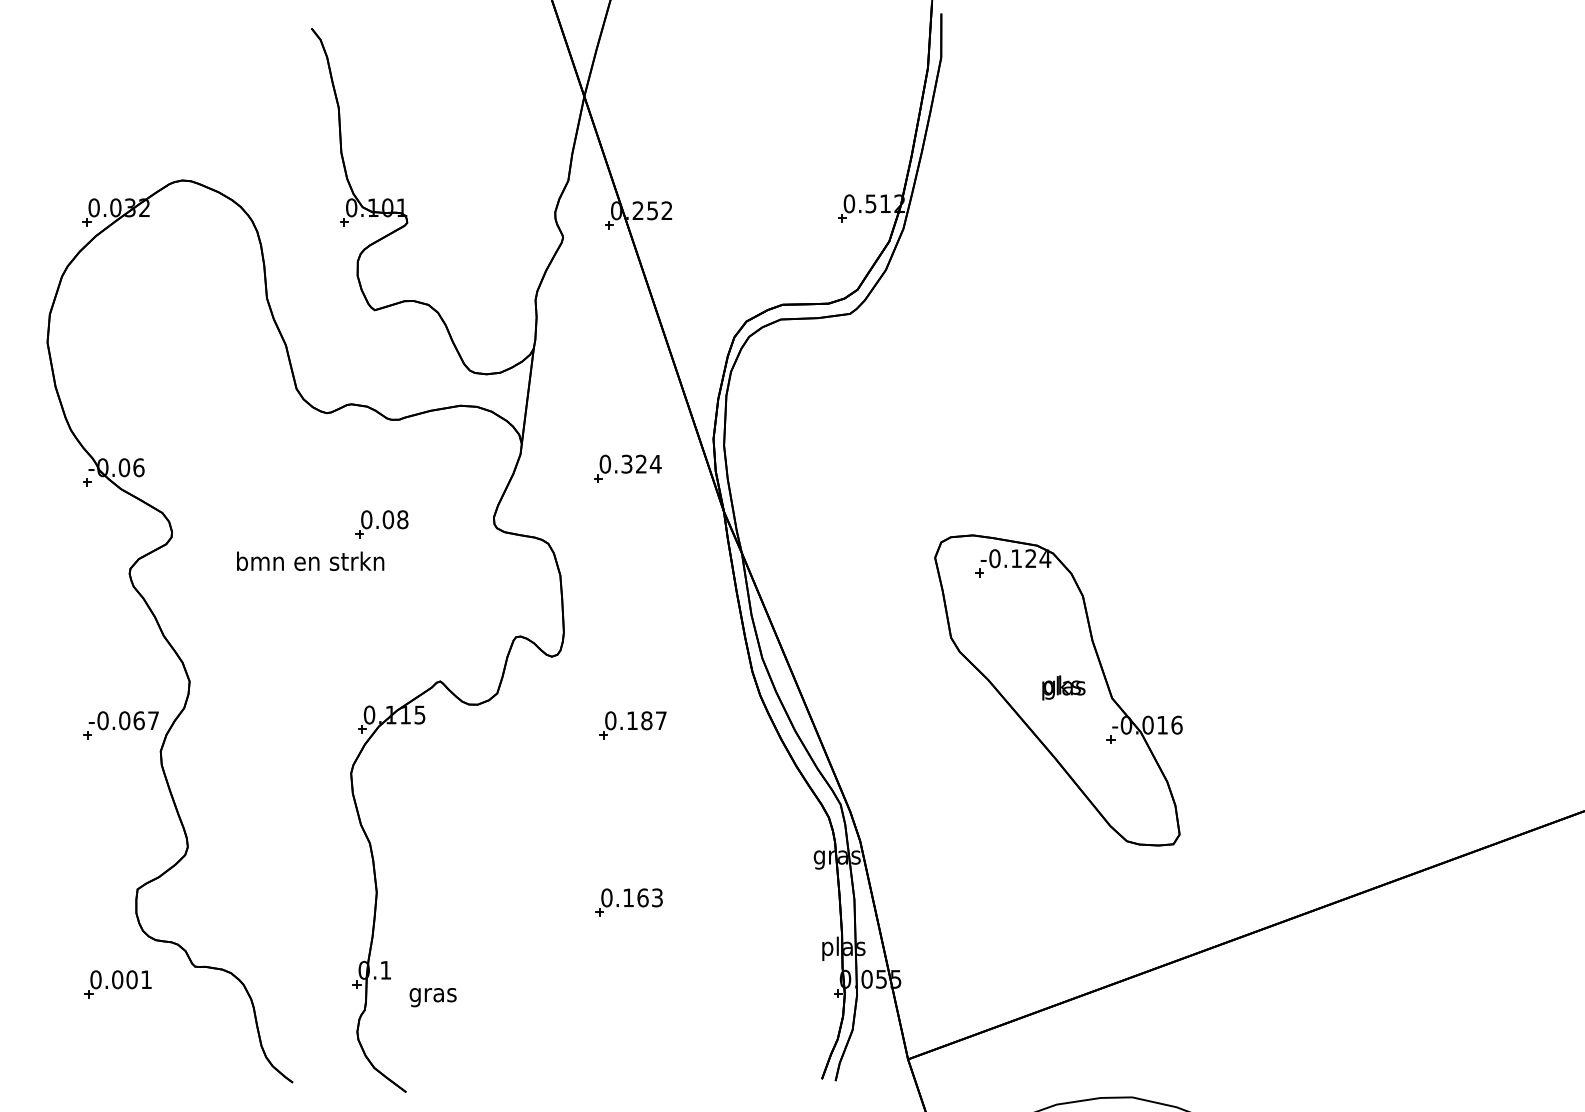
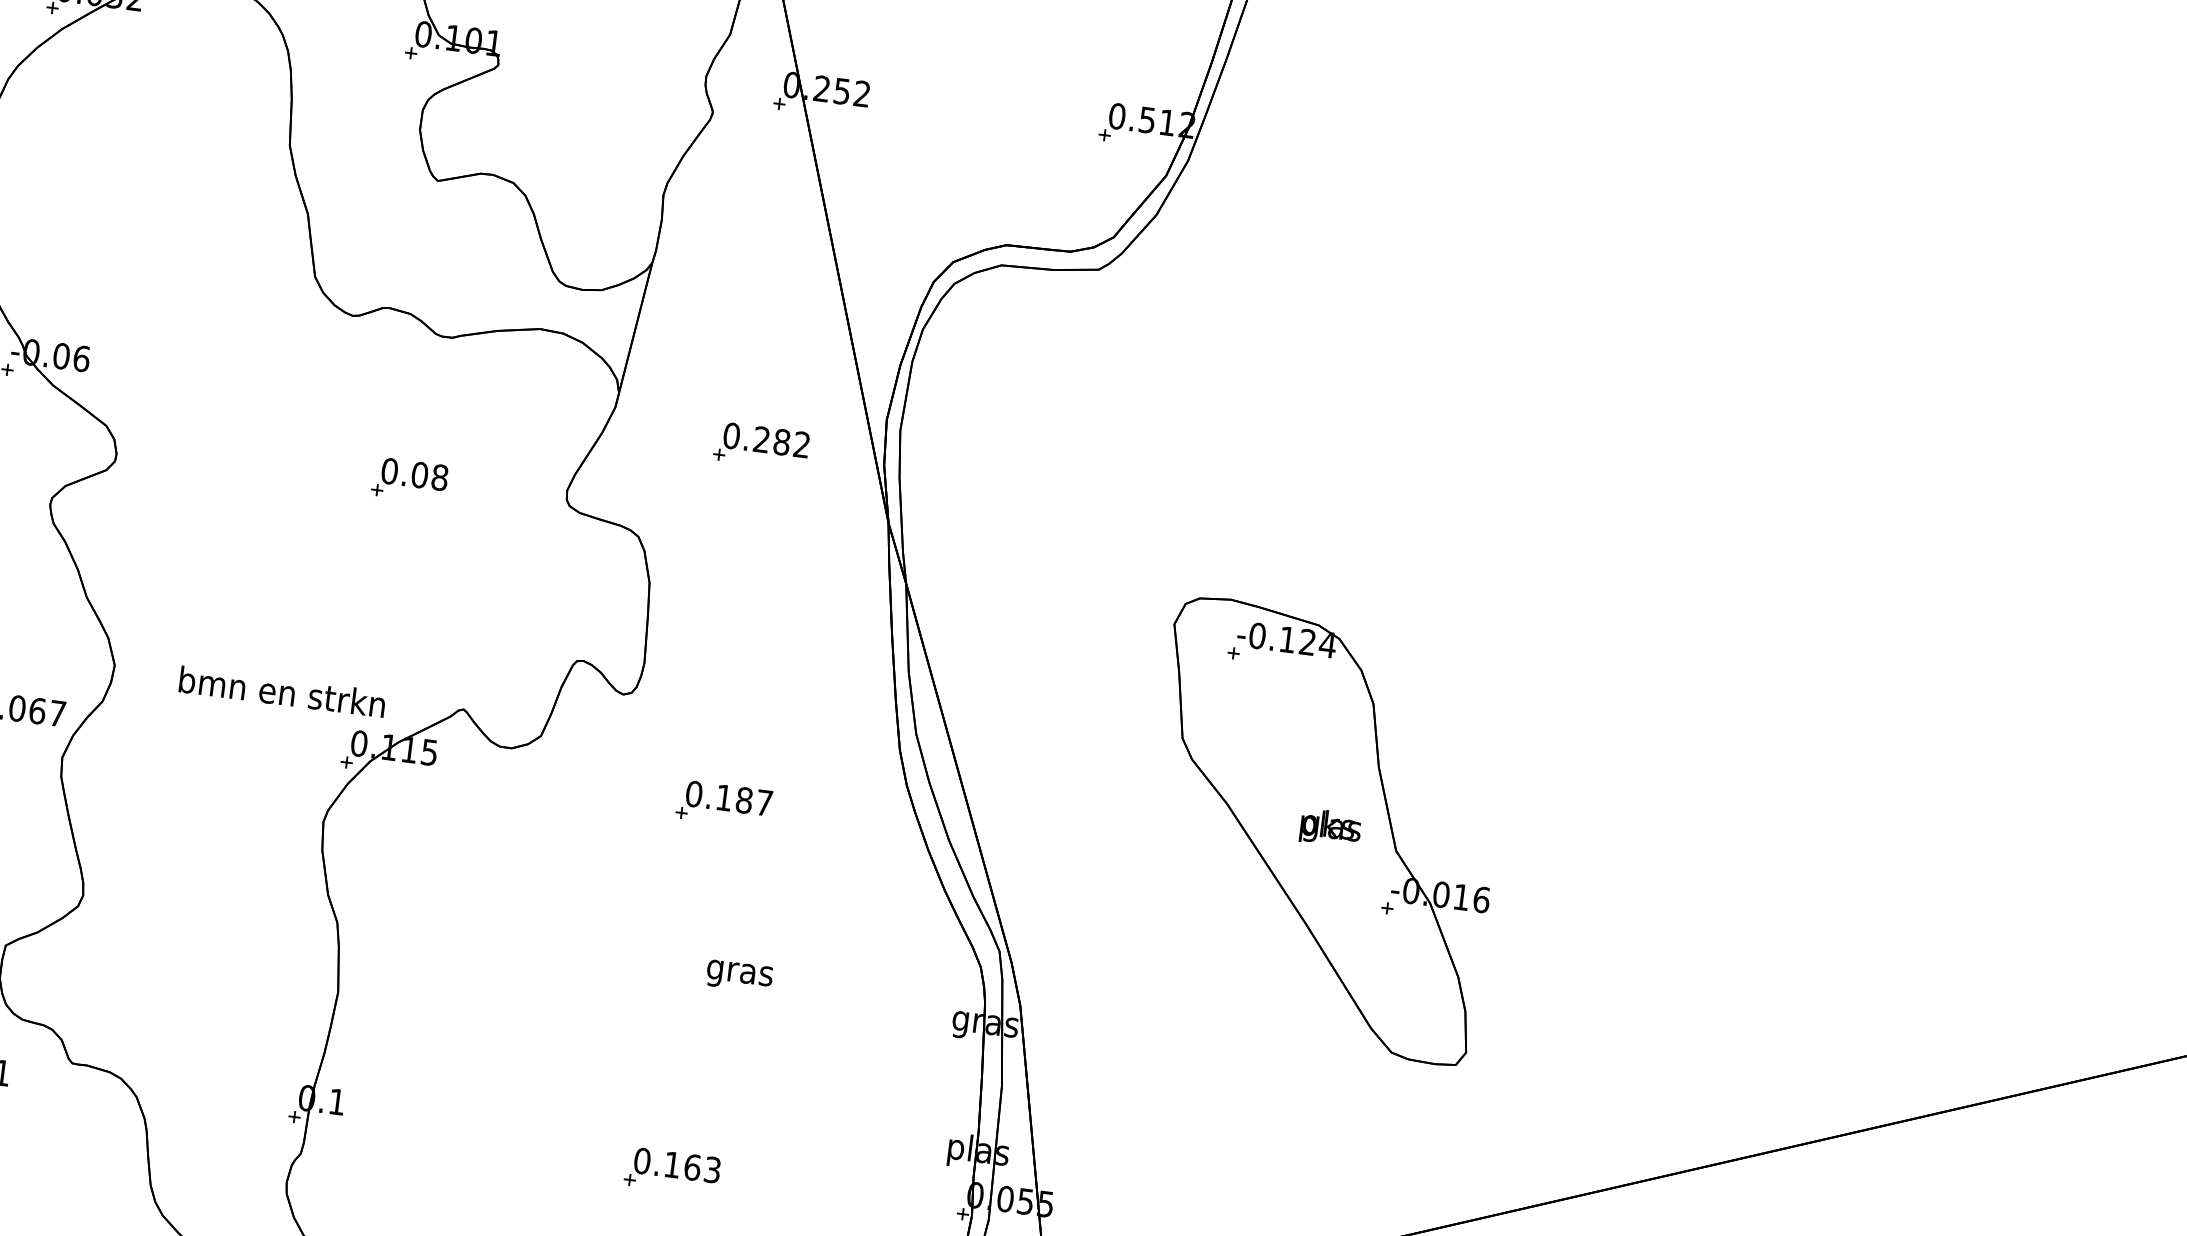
text: (641, 463) -> (782, 441), 0.324 -> 0.282
text: (310, 560) -> (282, 690), moved
part: (628, 902) -> (671, 1171), moved
text: (432, 997) -> (738, 976), moved

